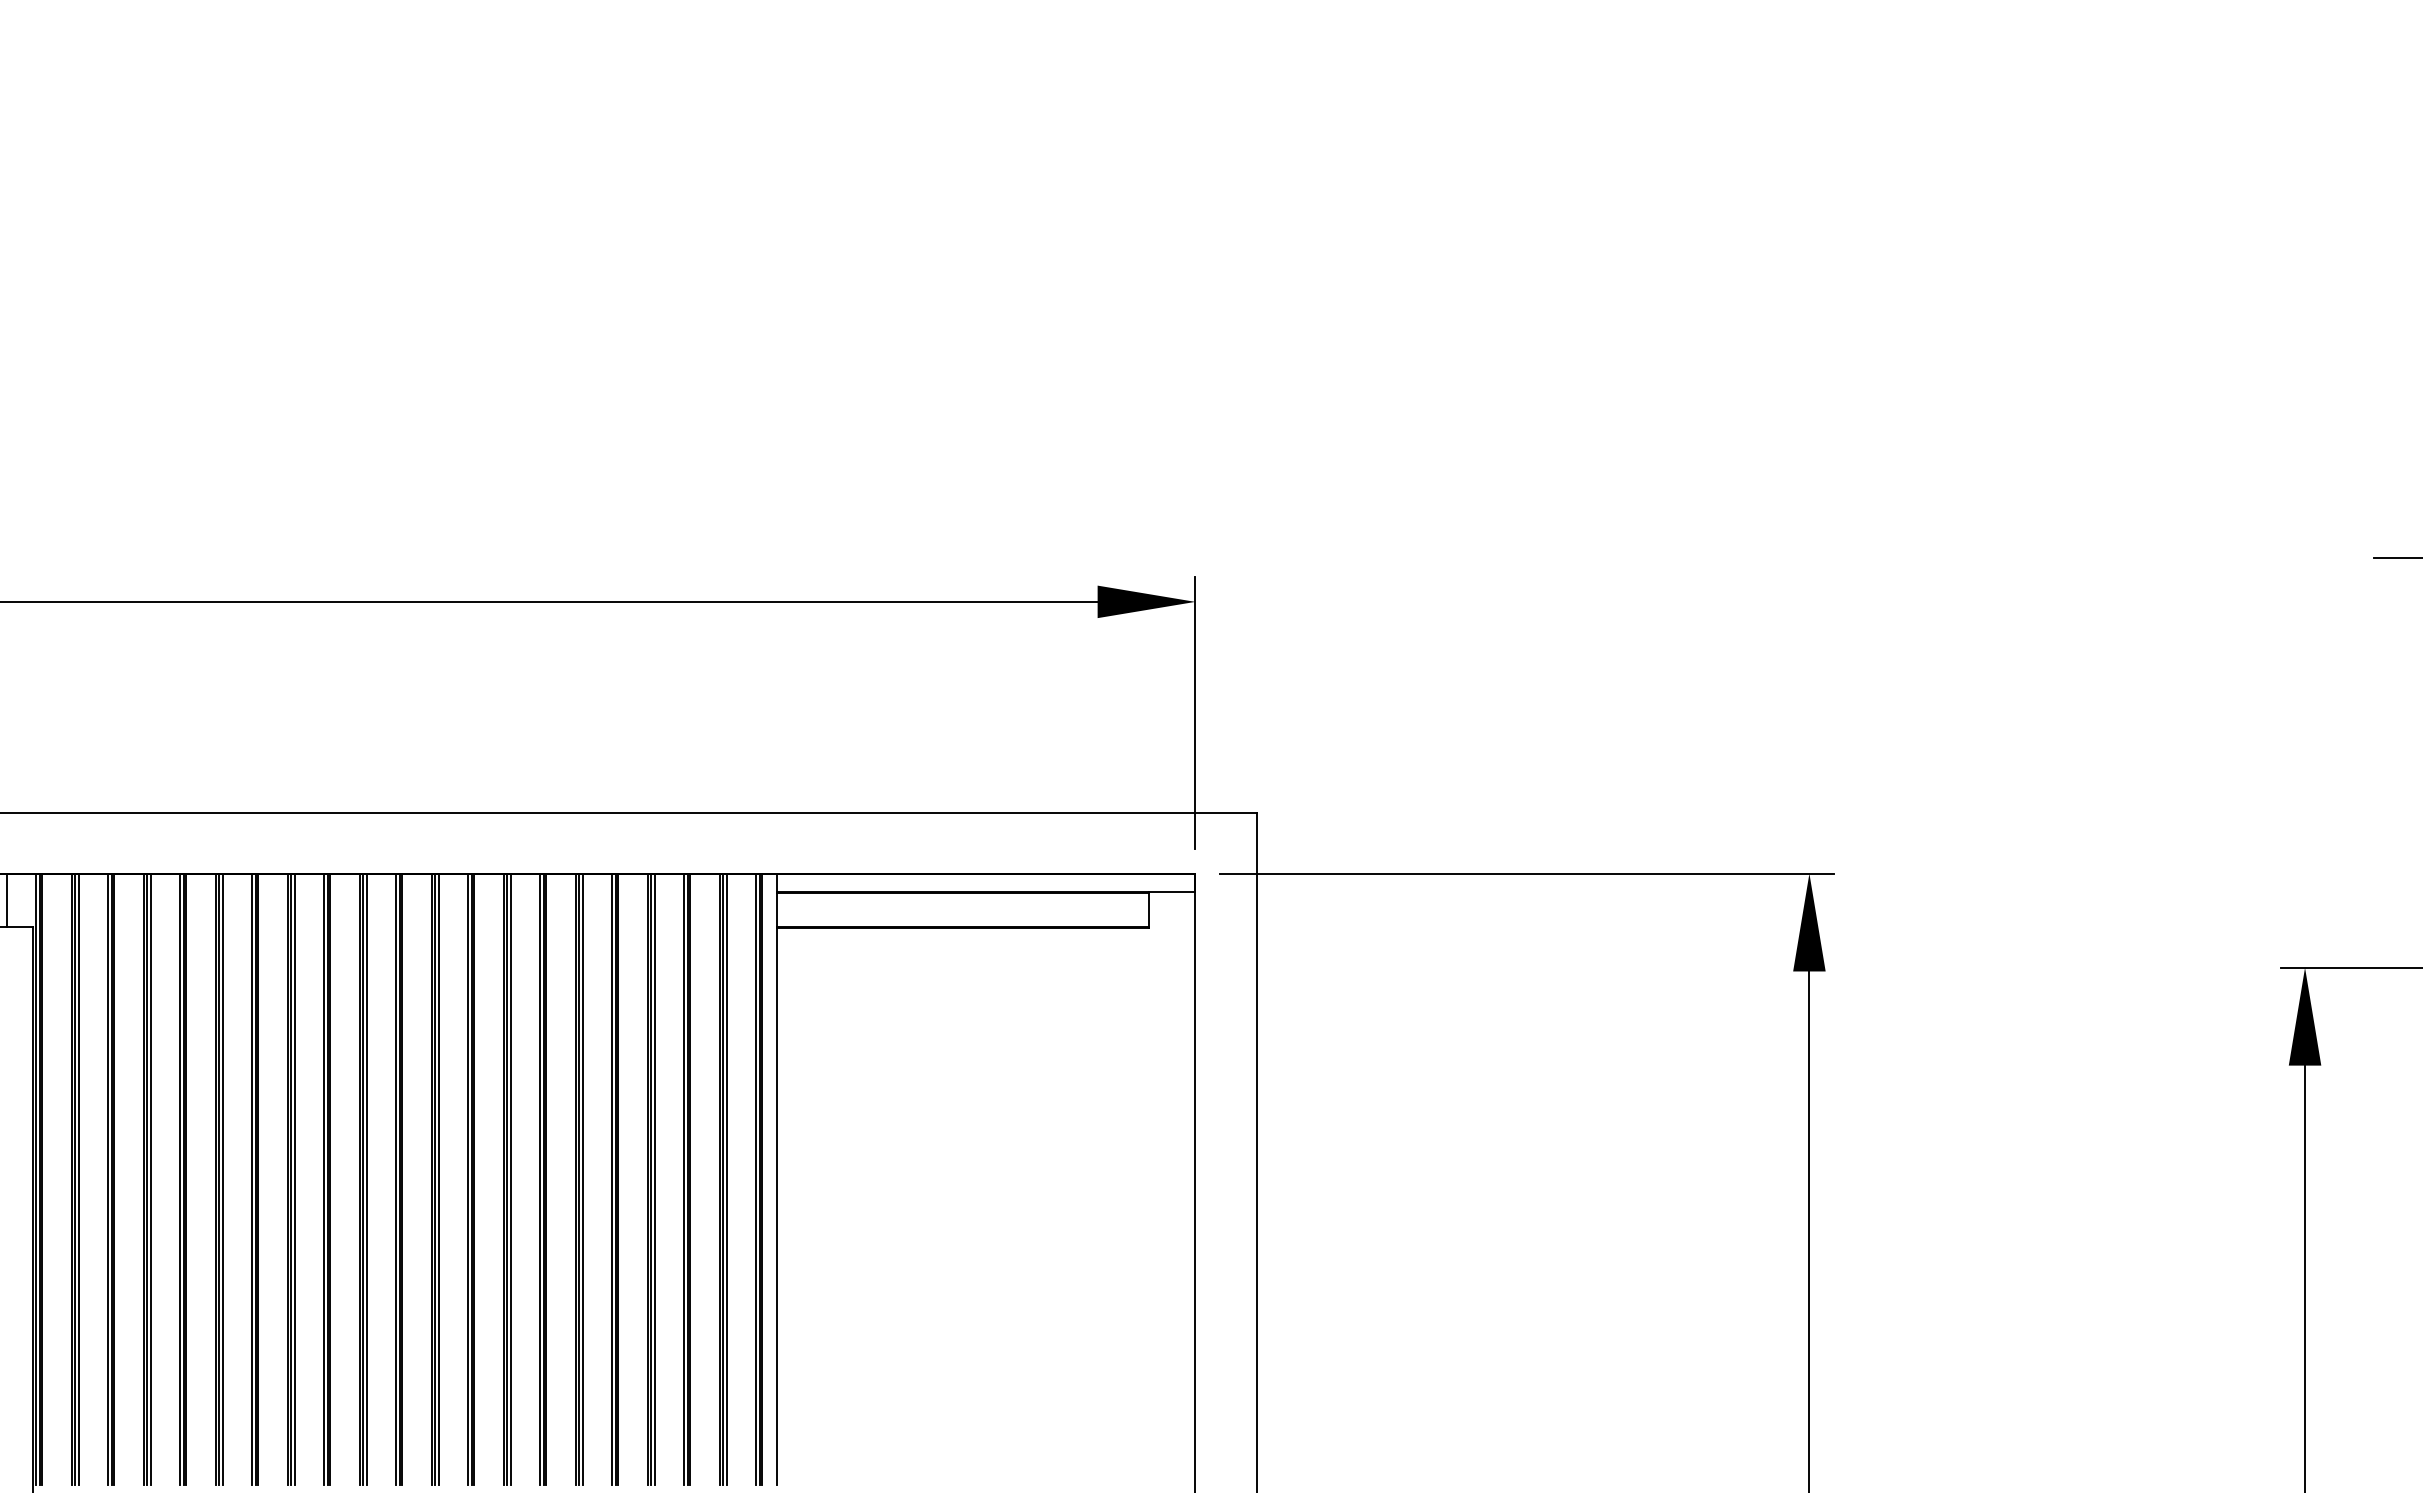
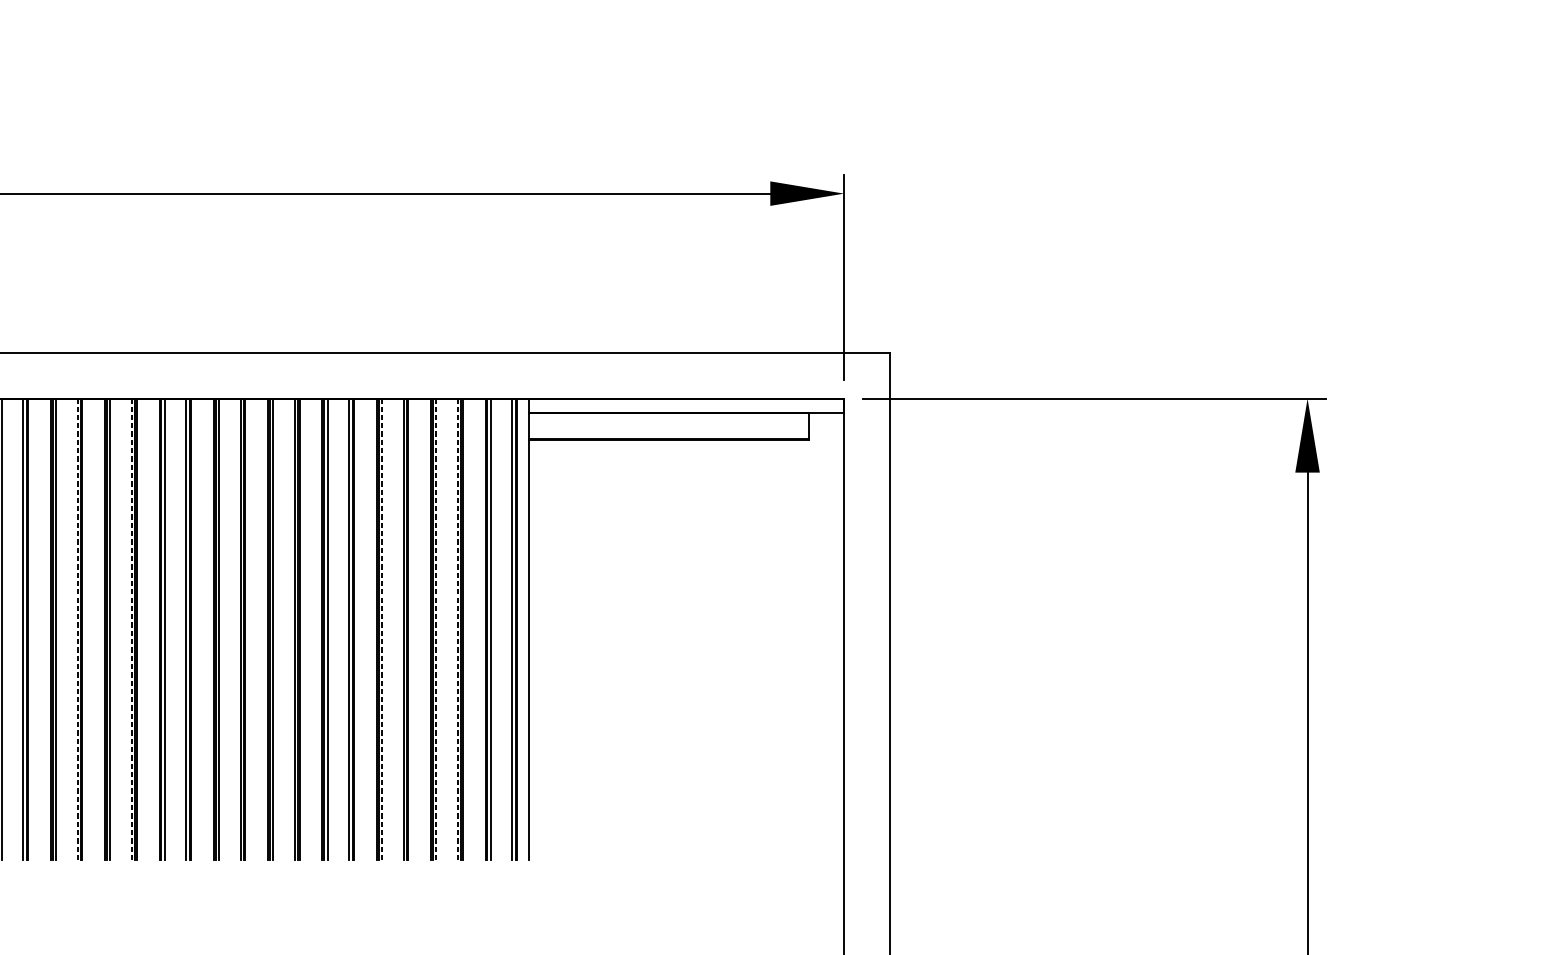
line: (179, 1179) -> (77, 629), solid -> dashed
line: (251, 1179) -> (131, 629), solid -> dashed
line: (583, 1179) -> (382, 629), solid -> dashed
line: (655, 1179) -> (436, 629), solid -> dashed
line: (683, 1179) -> (457, 629), solid -> dashed

